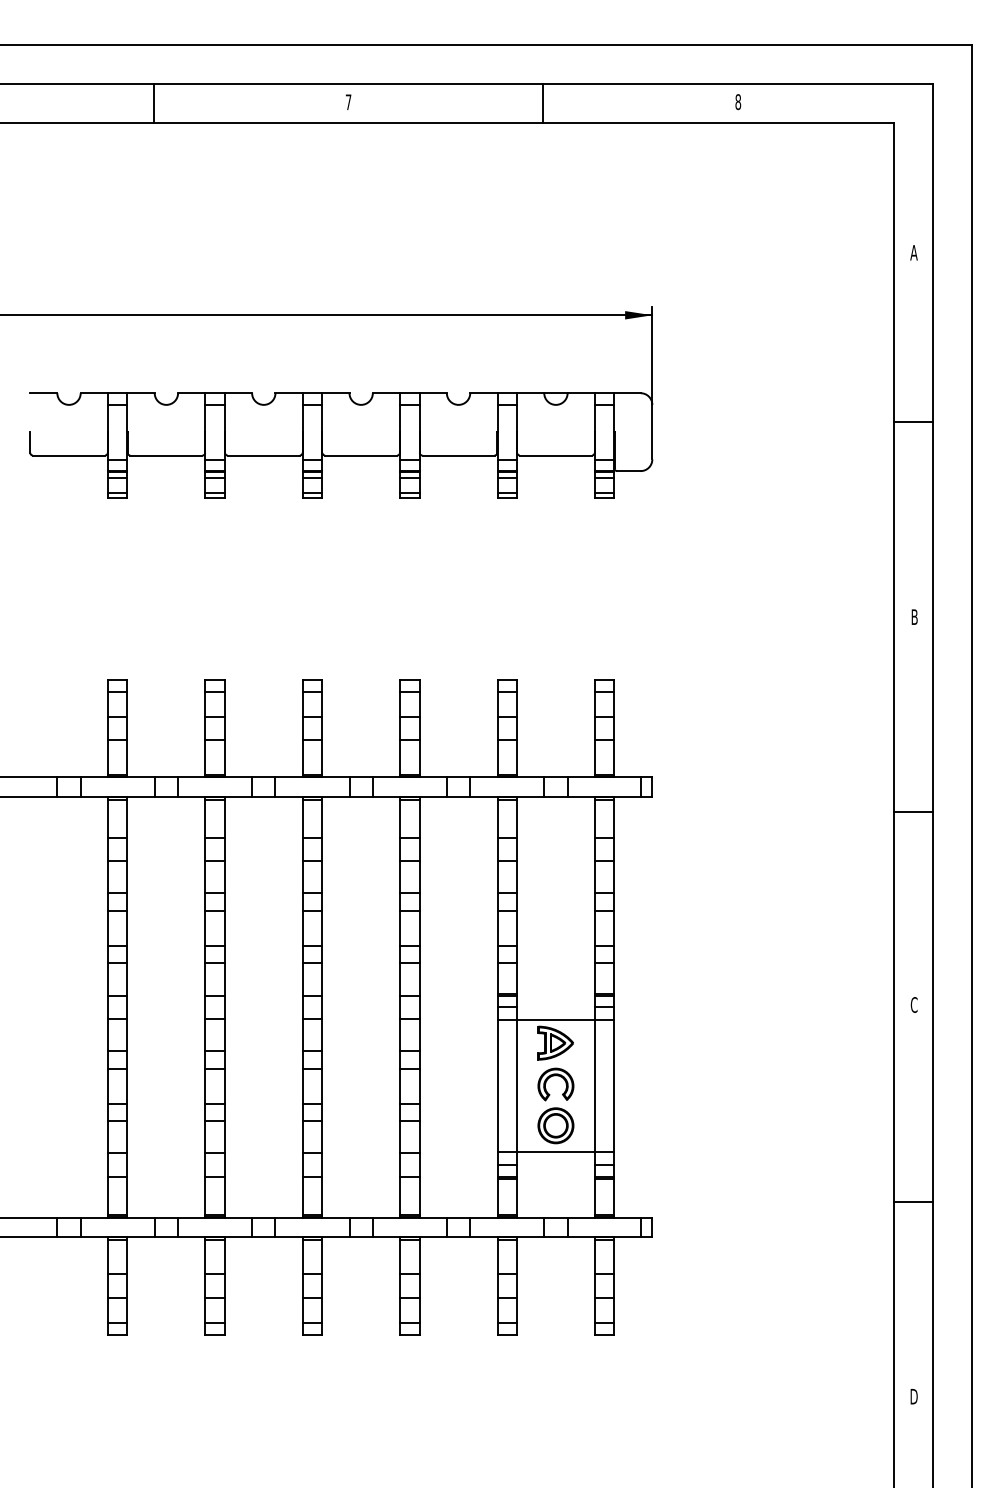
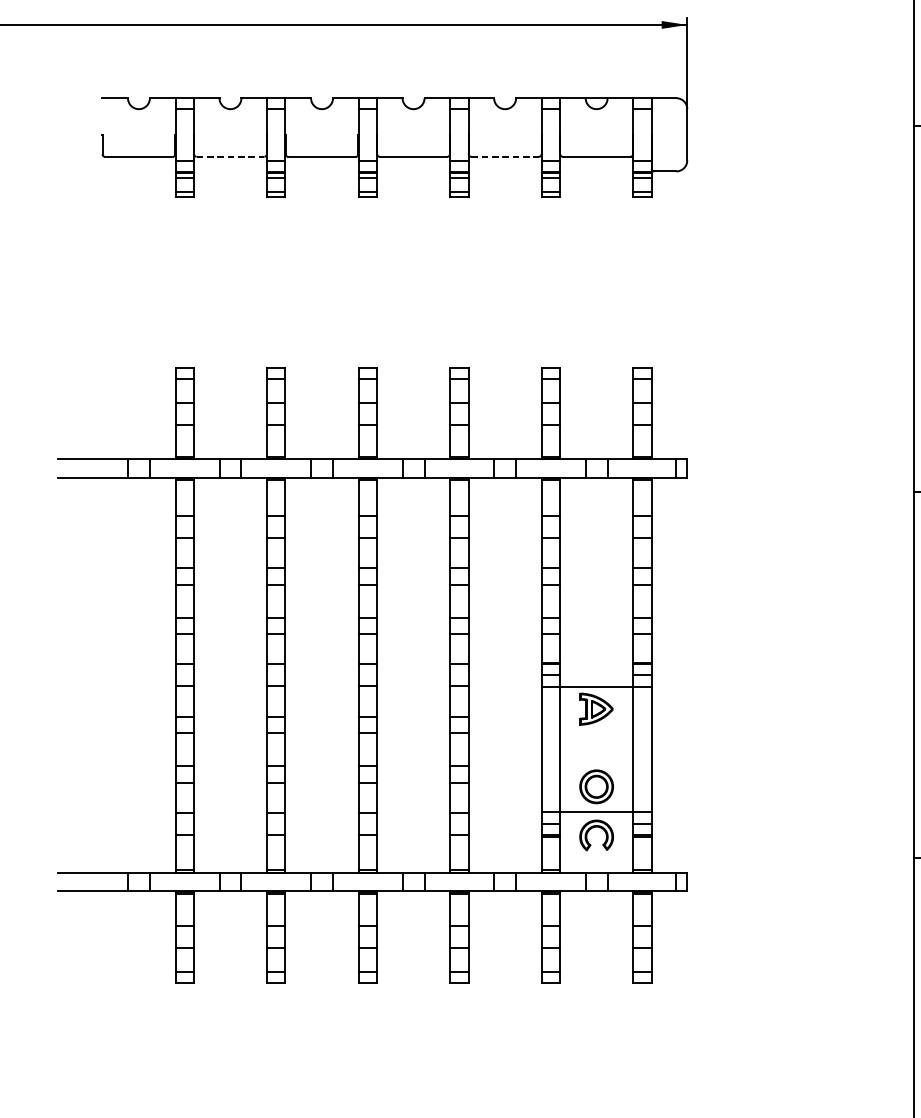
line: (166, 455) -> (230, 156), solid -> dashed
line: (459, 455) -> (505, 156), solid -> dashed
part: (555, 1076) -> (596, 827), moved

